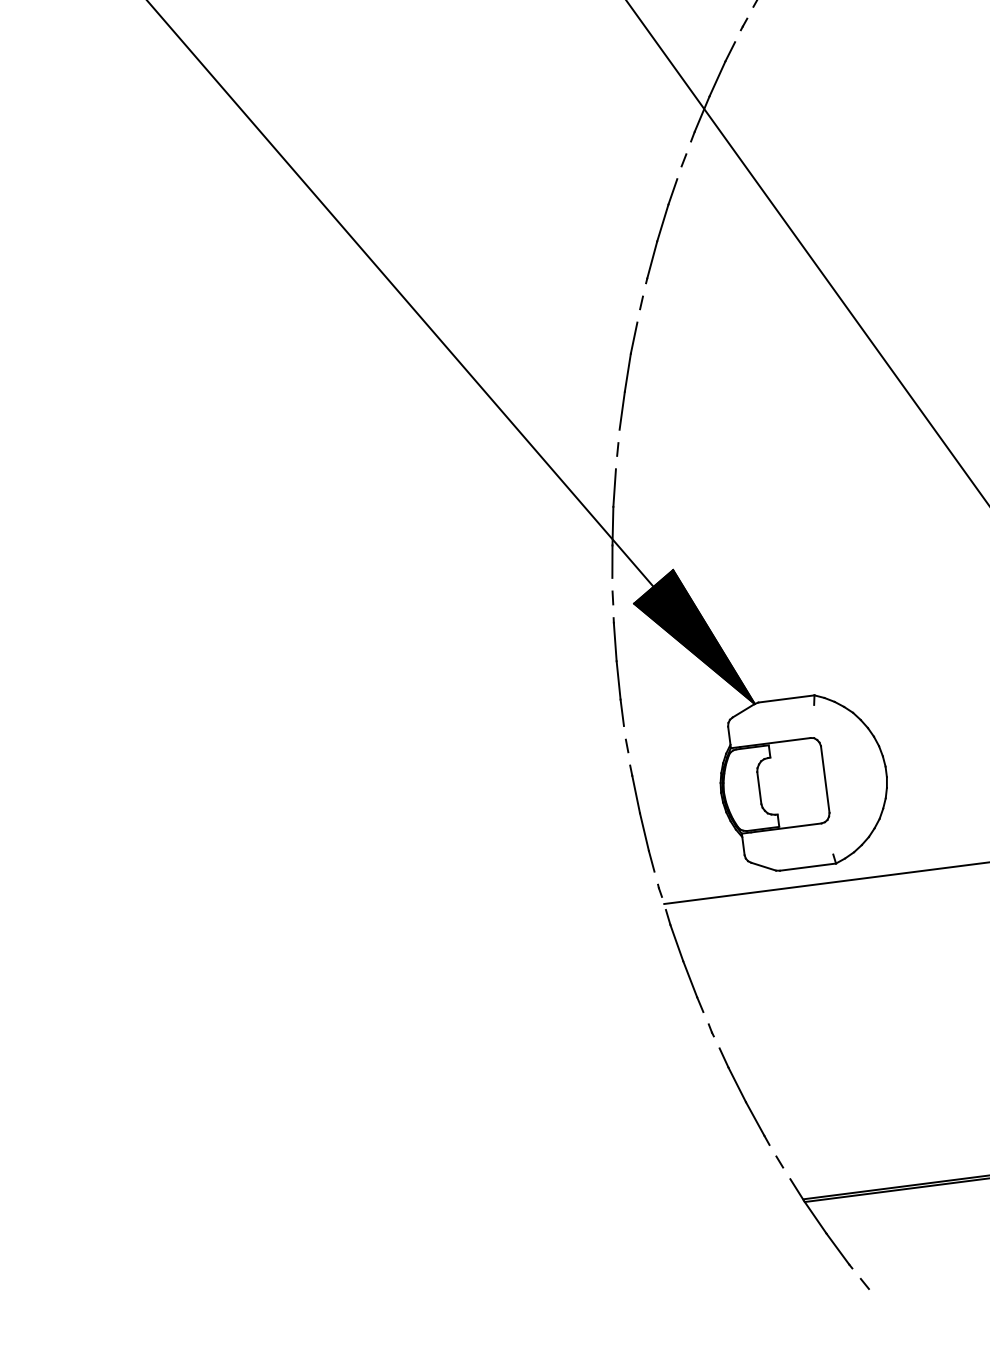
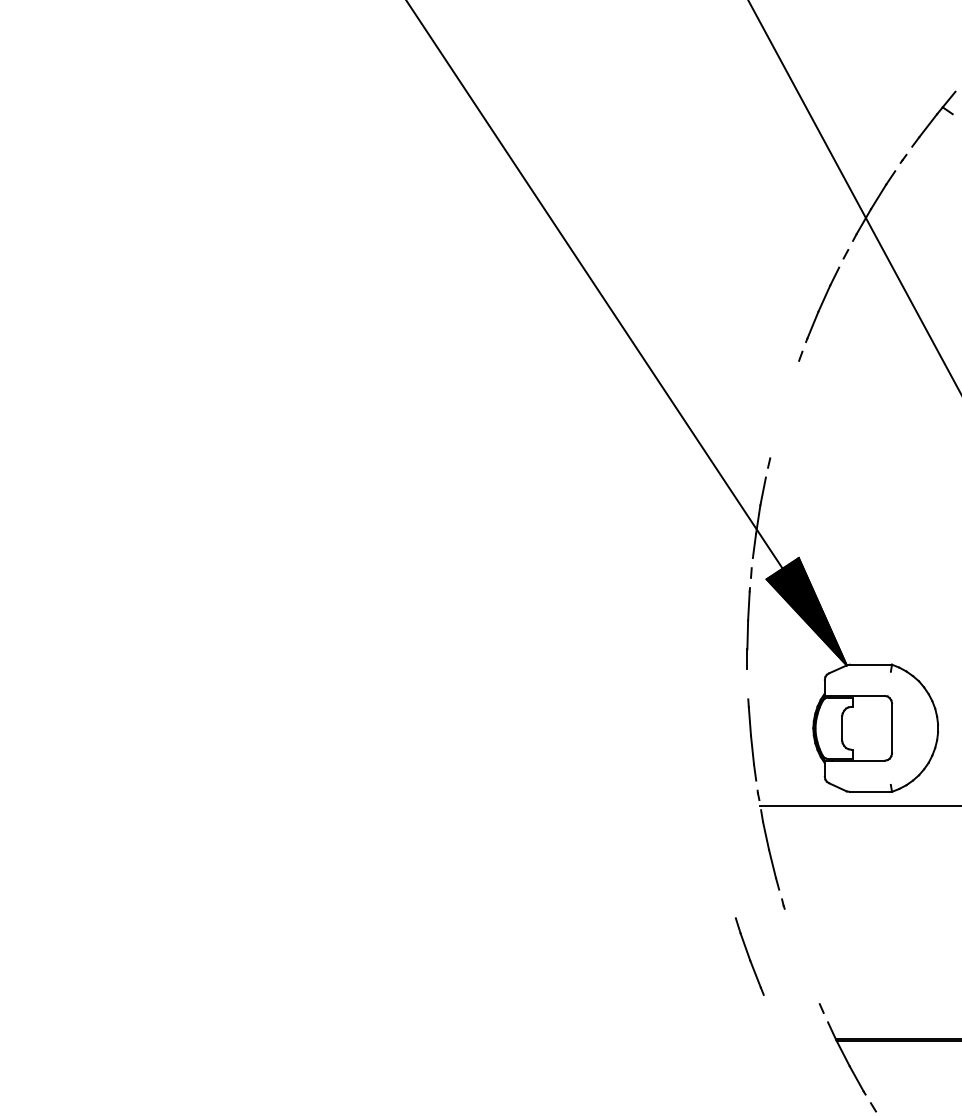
part: (627, 376) -> (783, 409), removed
line: (626, 746) -> (747, 684), removed
part: (744, 1096) -> (749, 956), moved

